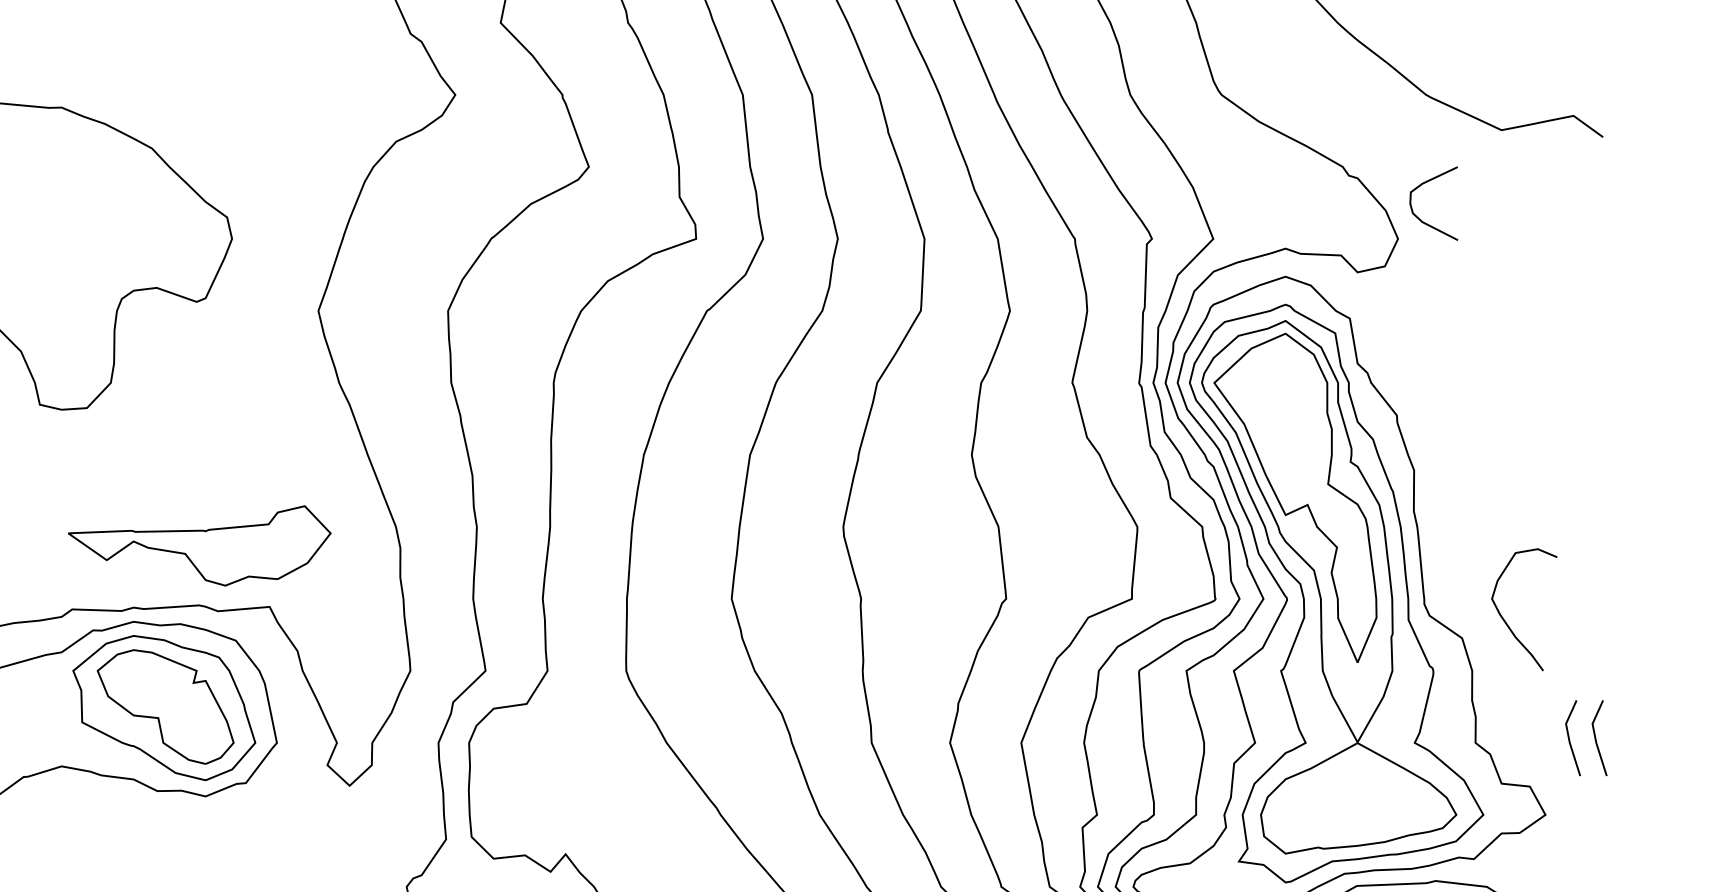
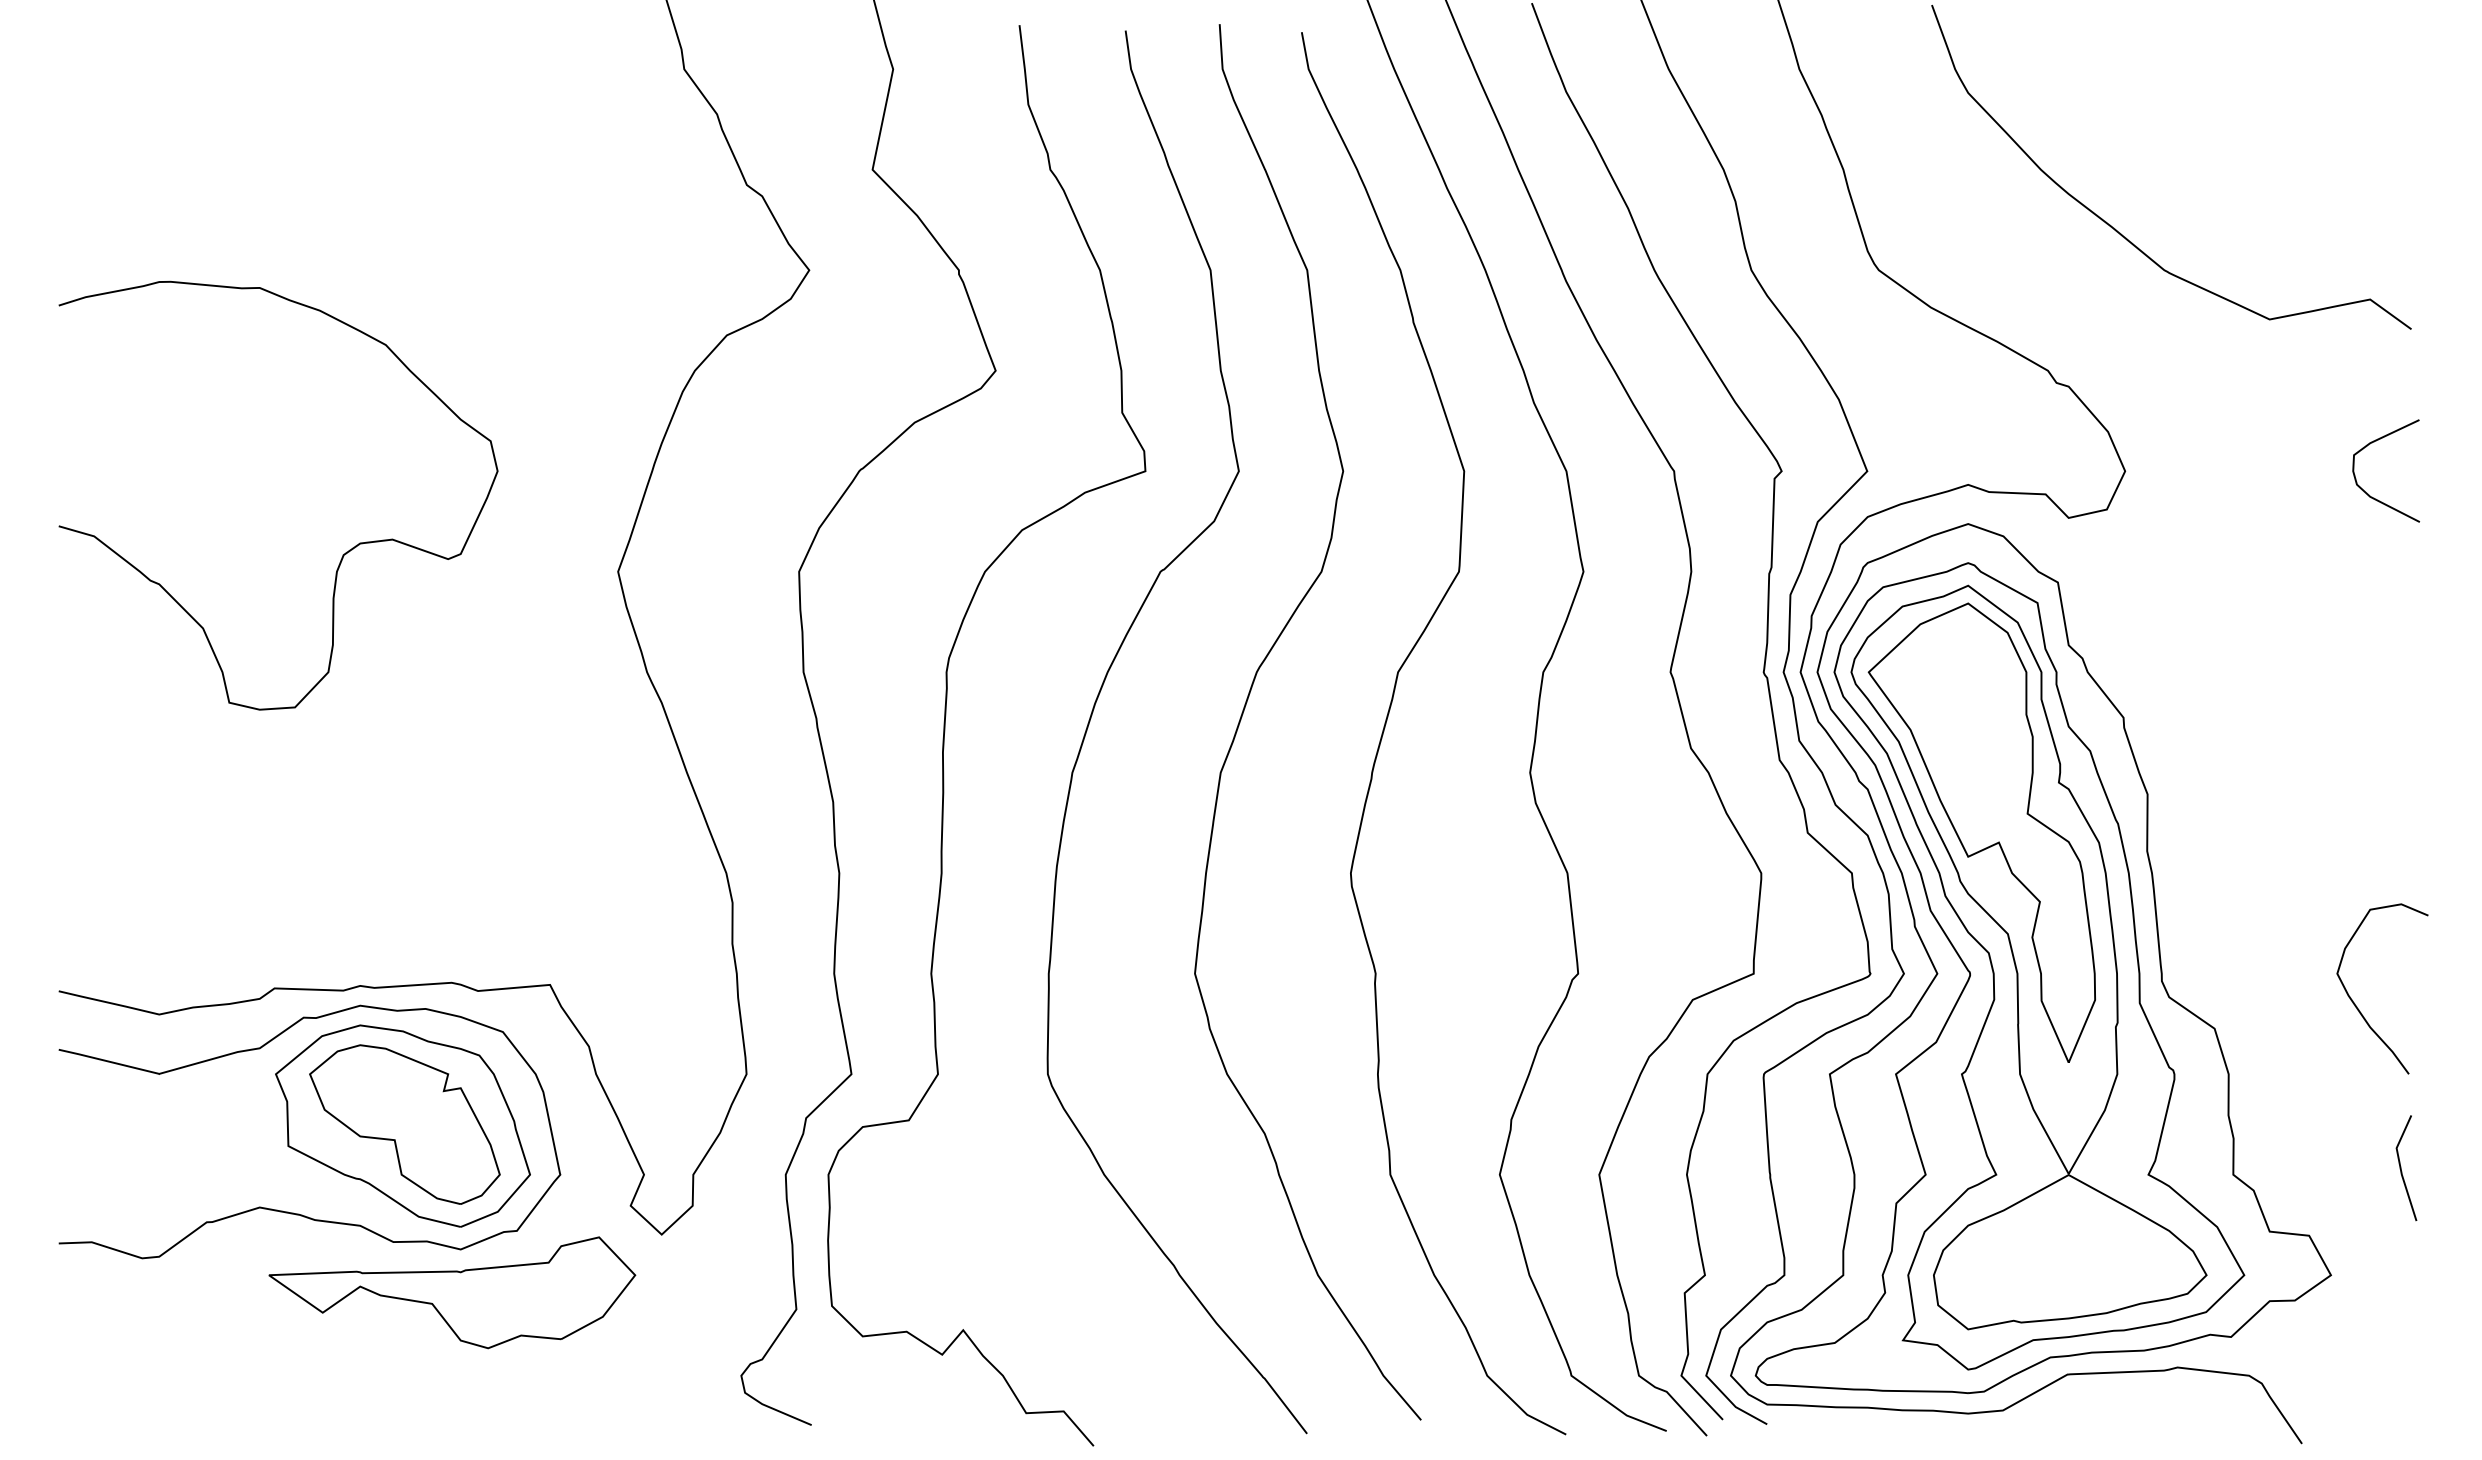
curve: (1421, 219) -> (2368, 493), moved
part: (199, 545) -> (452, 1292), moved
curve: (1506, 622) -> (2357, 1006), moved
line: (1569, 738) -> (2364, 1168), removed

